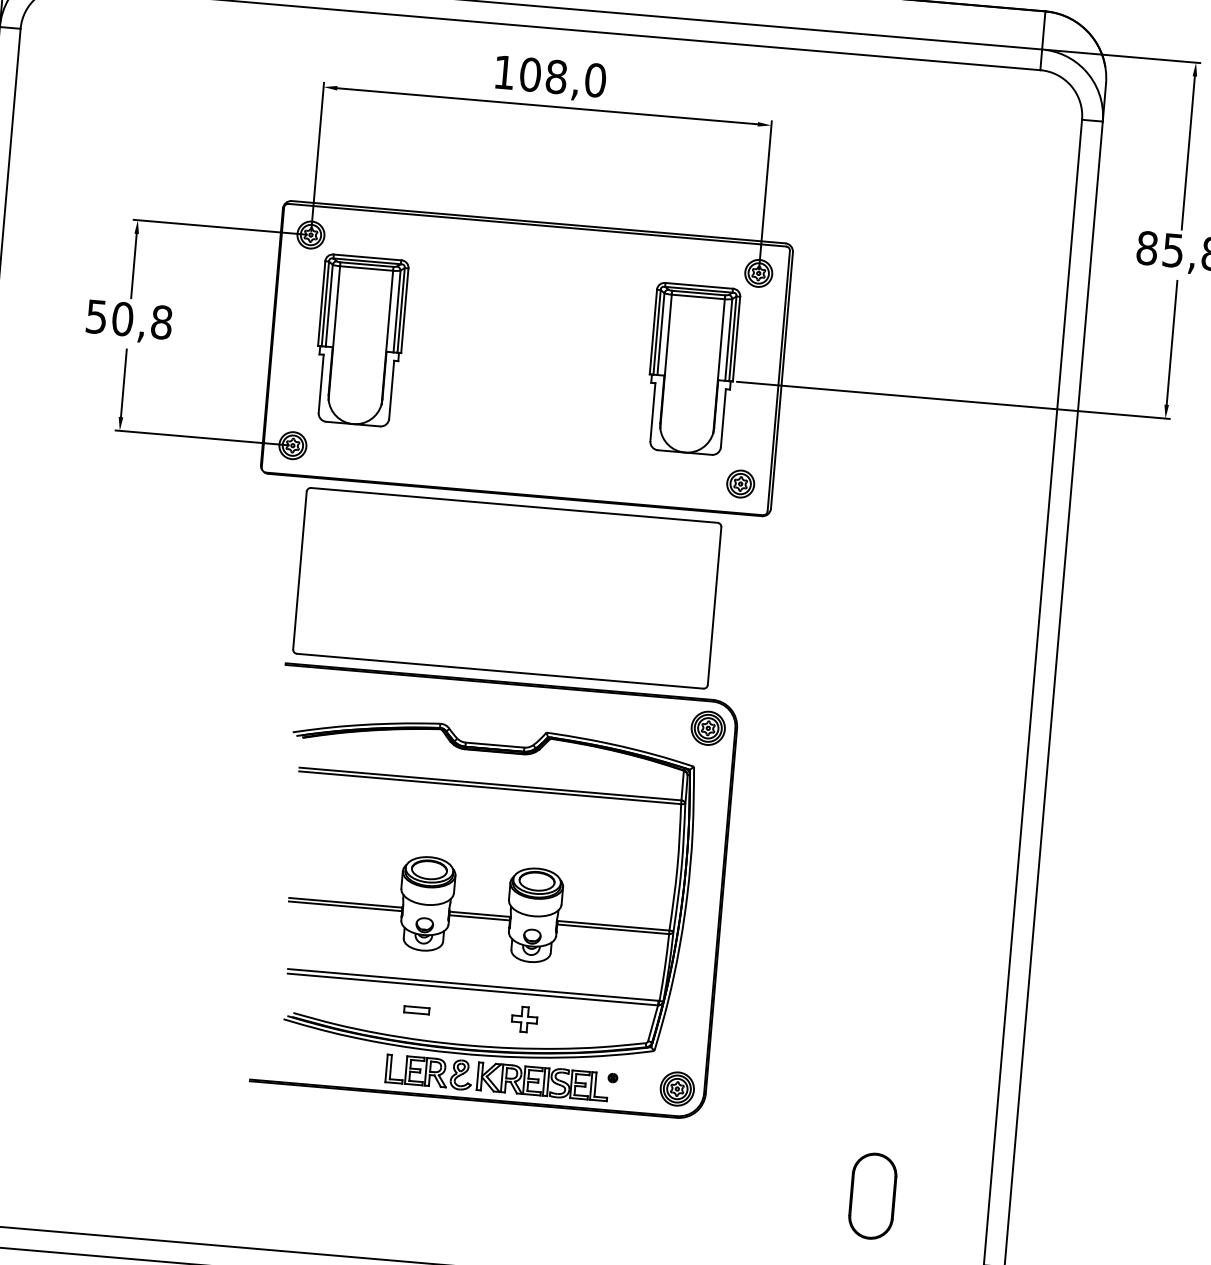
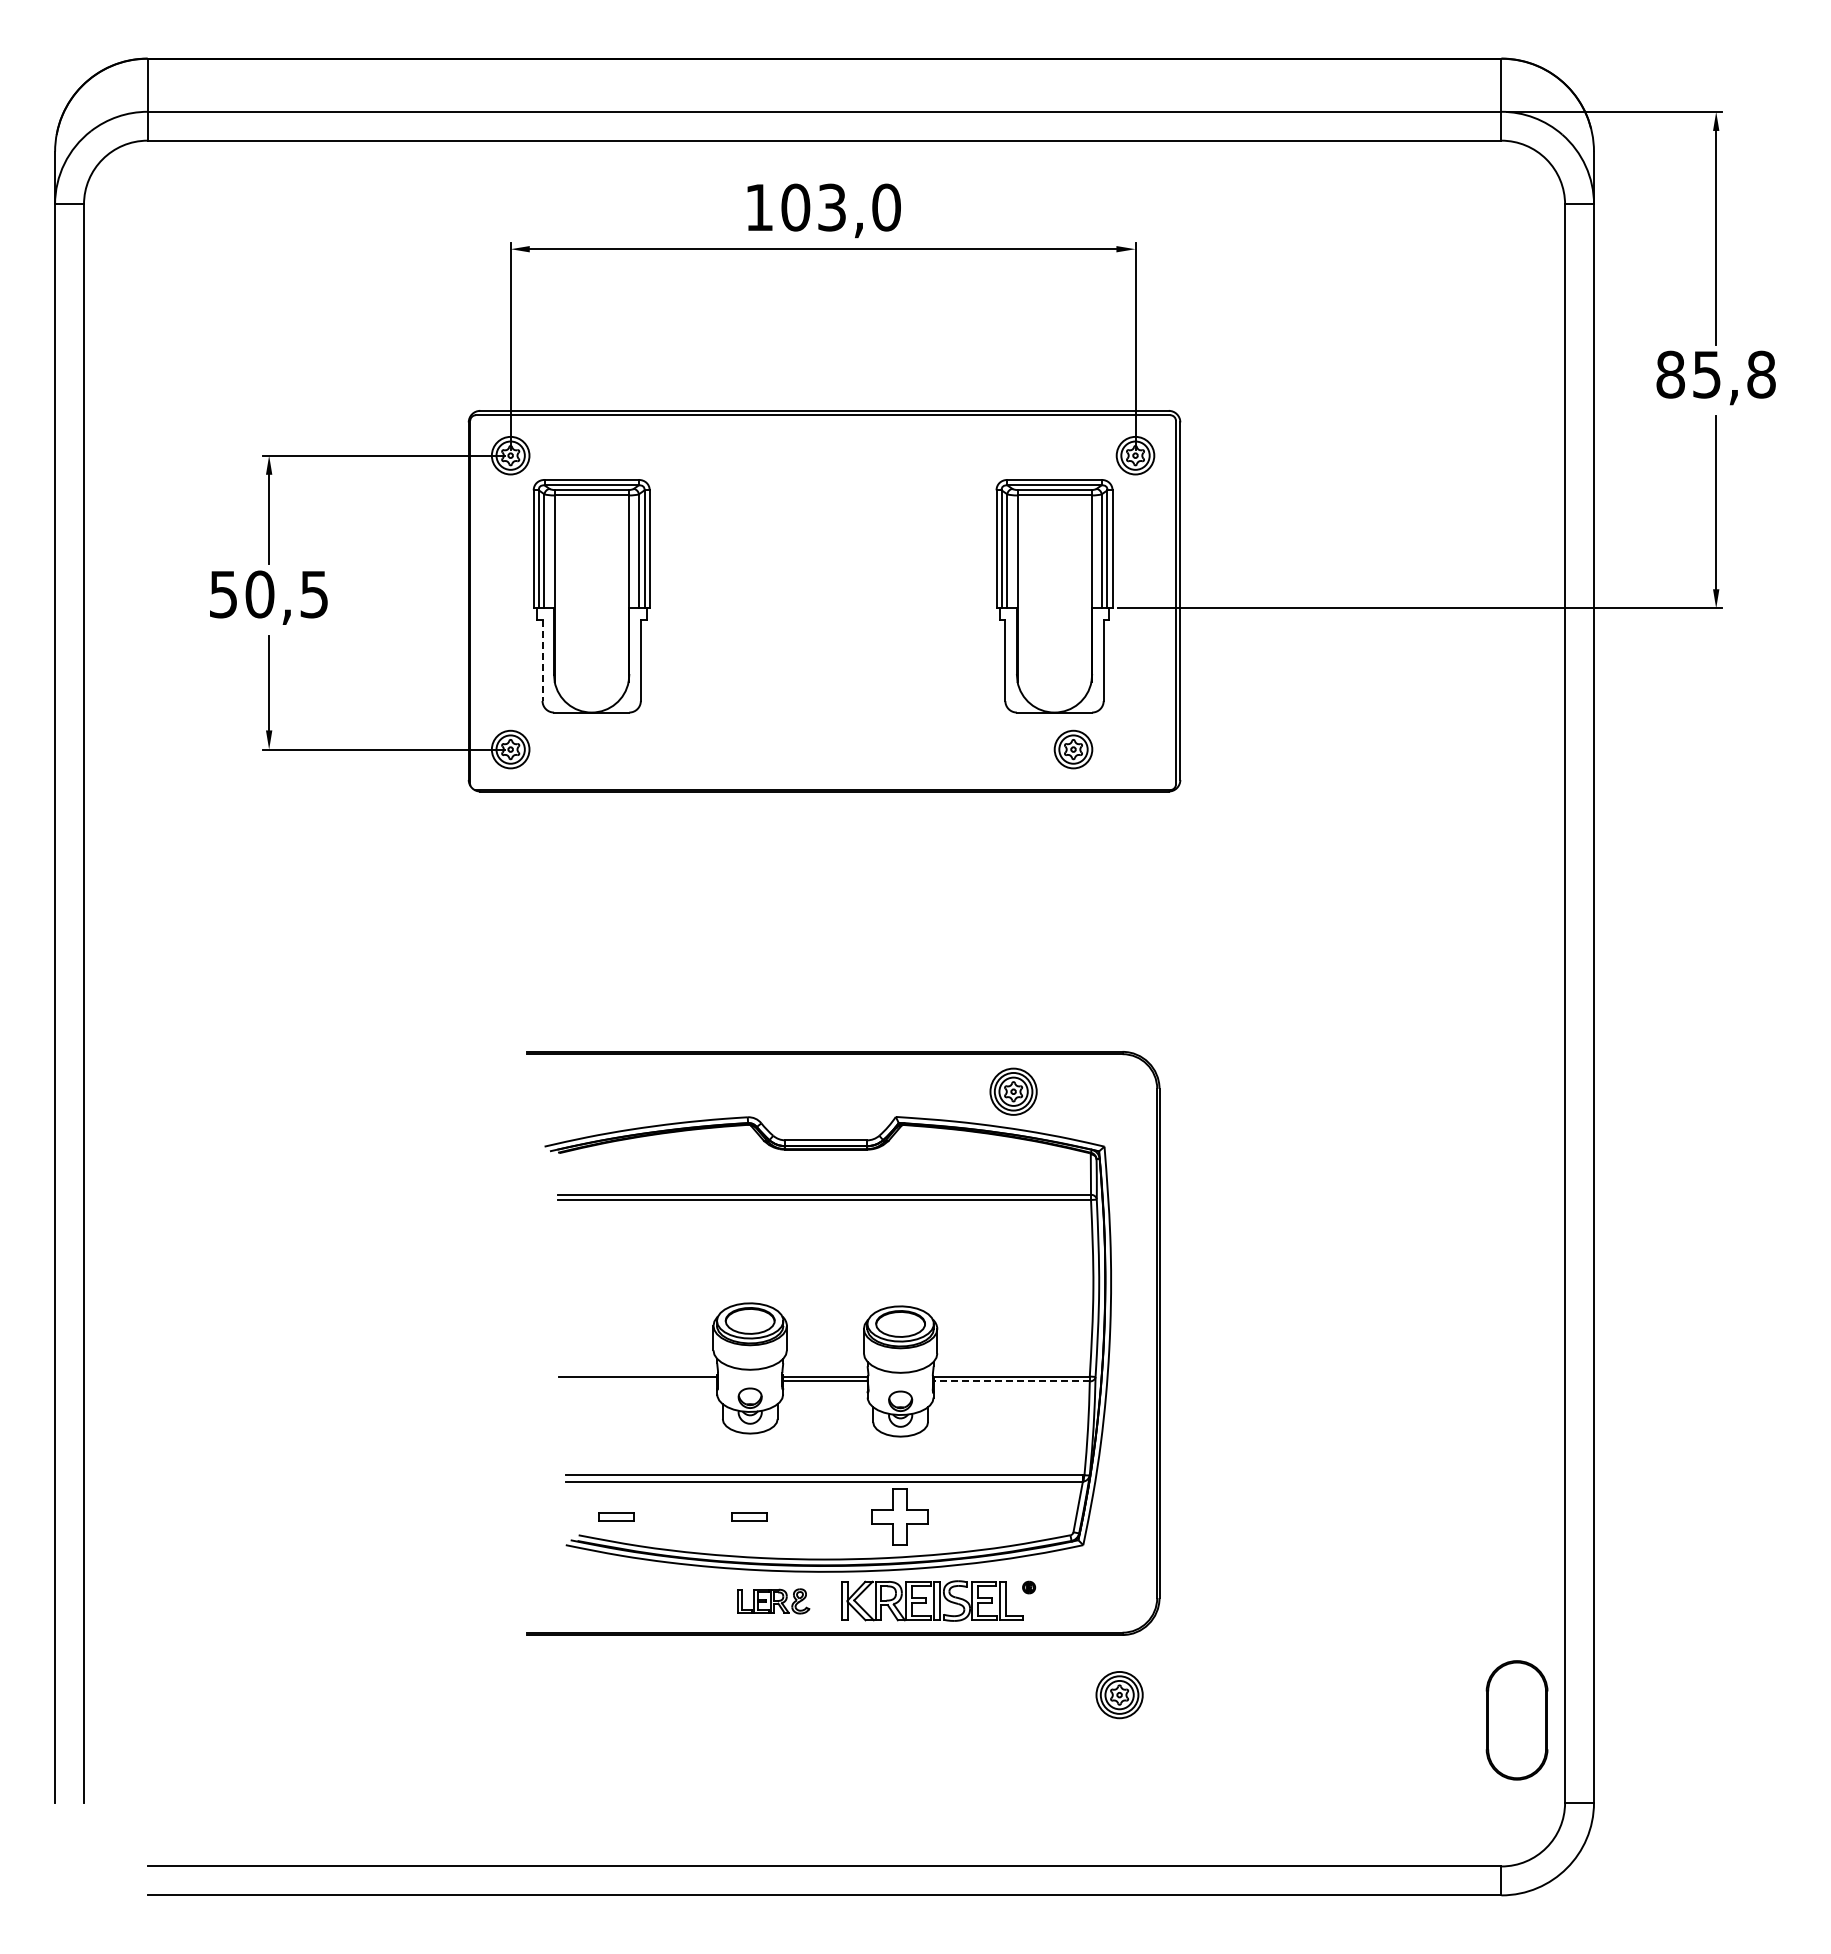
text: (556, 76) -> (832, 207), 108,0 -> 103,0
text: (161, 322) -> (314, 594), 50,8 -> 50,5
line: (321, 384) -> (542, 661), solid -> dashed
part: (740, 484) -> (1073, 749), moved
part: (507, 588) -> (824, 921), removed
part: (708, 728) -> (1013, 1091), moved
line: (345, 906) -> (638, 1381), removed
line: (613, 929) -> (1011, 1381), solid -> dashed
part: (321, 1001) -> (616, 1516), added
part: (524, 1019) -> (899, 1516), size x1.6
part: (428, 1072) -> (773, 1601), size x0.6
part: (677, 1089) -> (1119, 1695), moved
part: (872, 1196) -> (1516, 1720), moved

